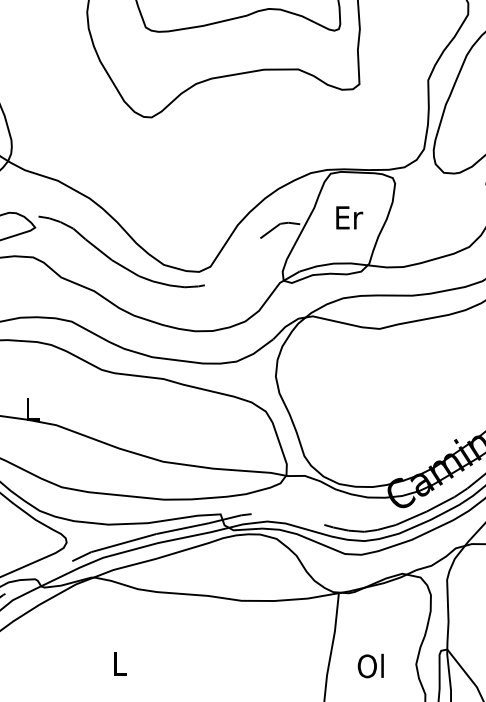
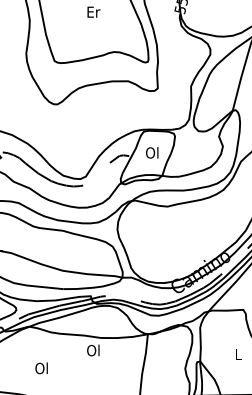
text: (348, 216) -> (152, 152), Er -> Ol
text: (118, 663) -> (41, 368), L -> Ol
text: (371, 666) -> (93, 350), moved

